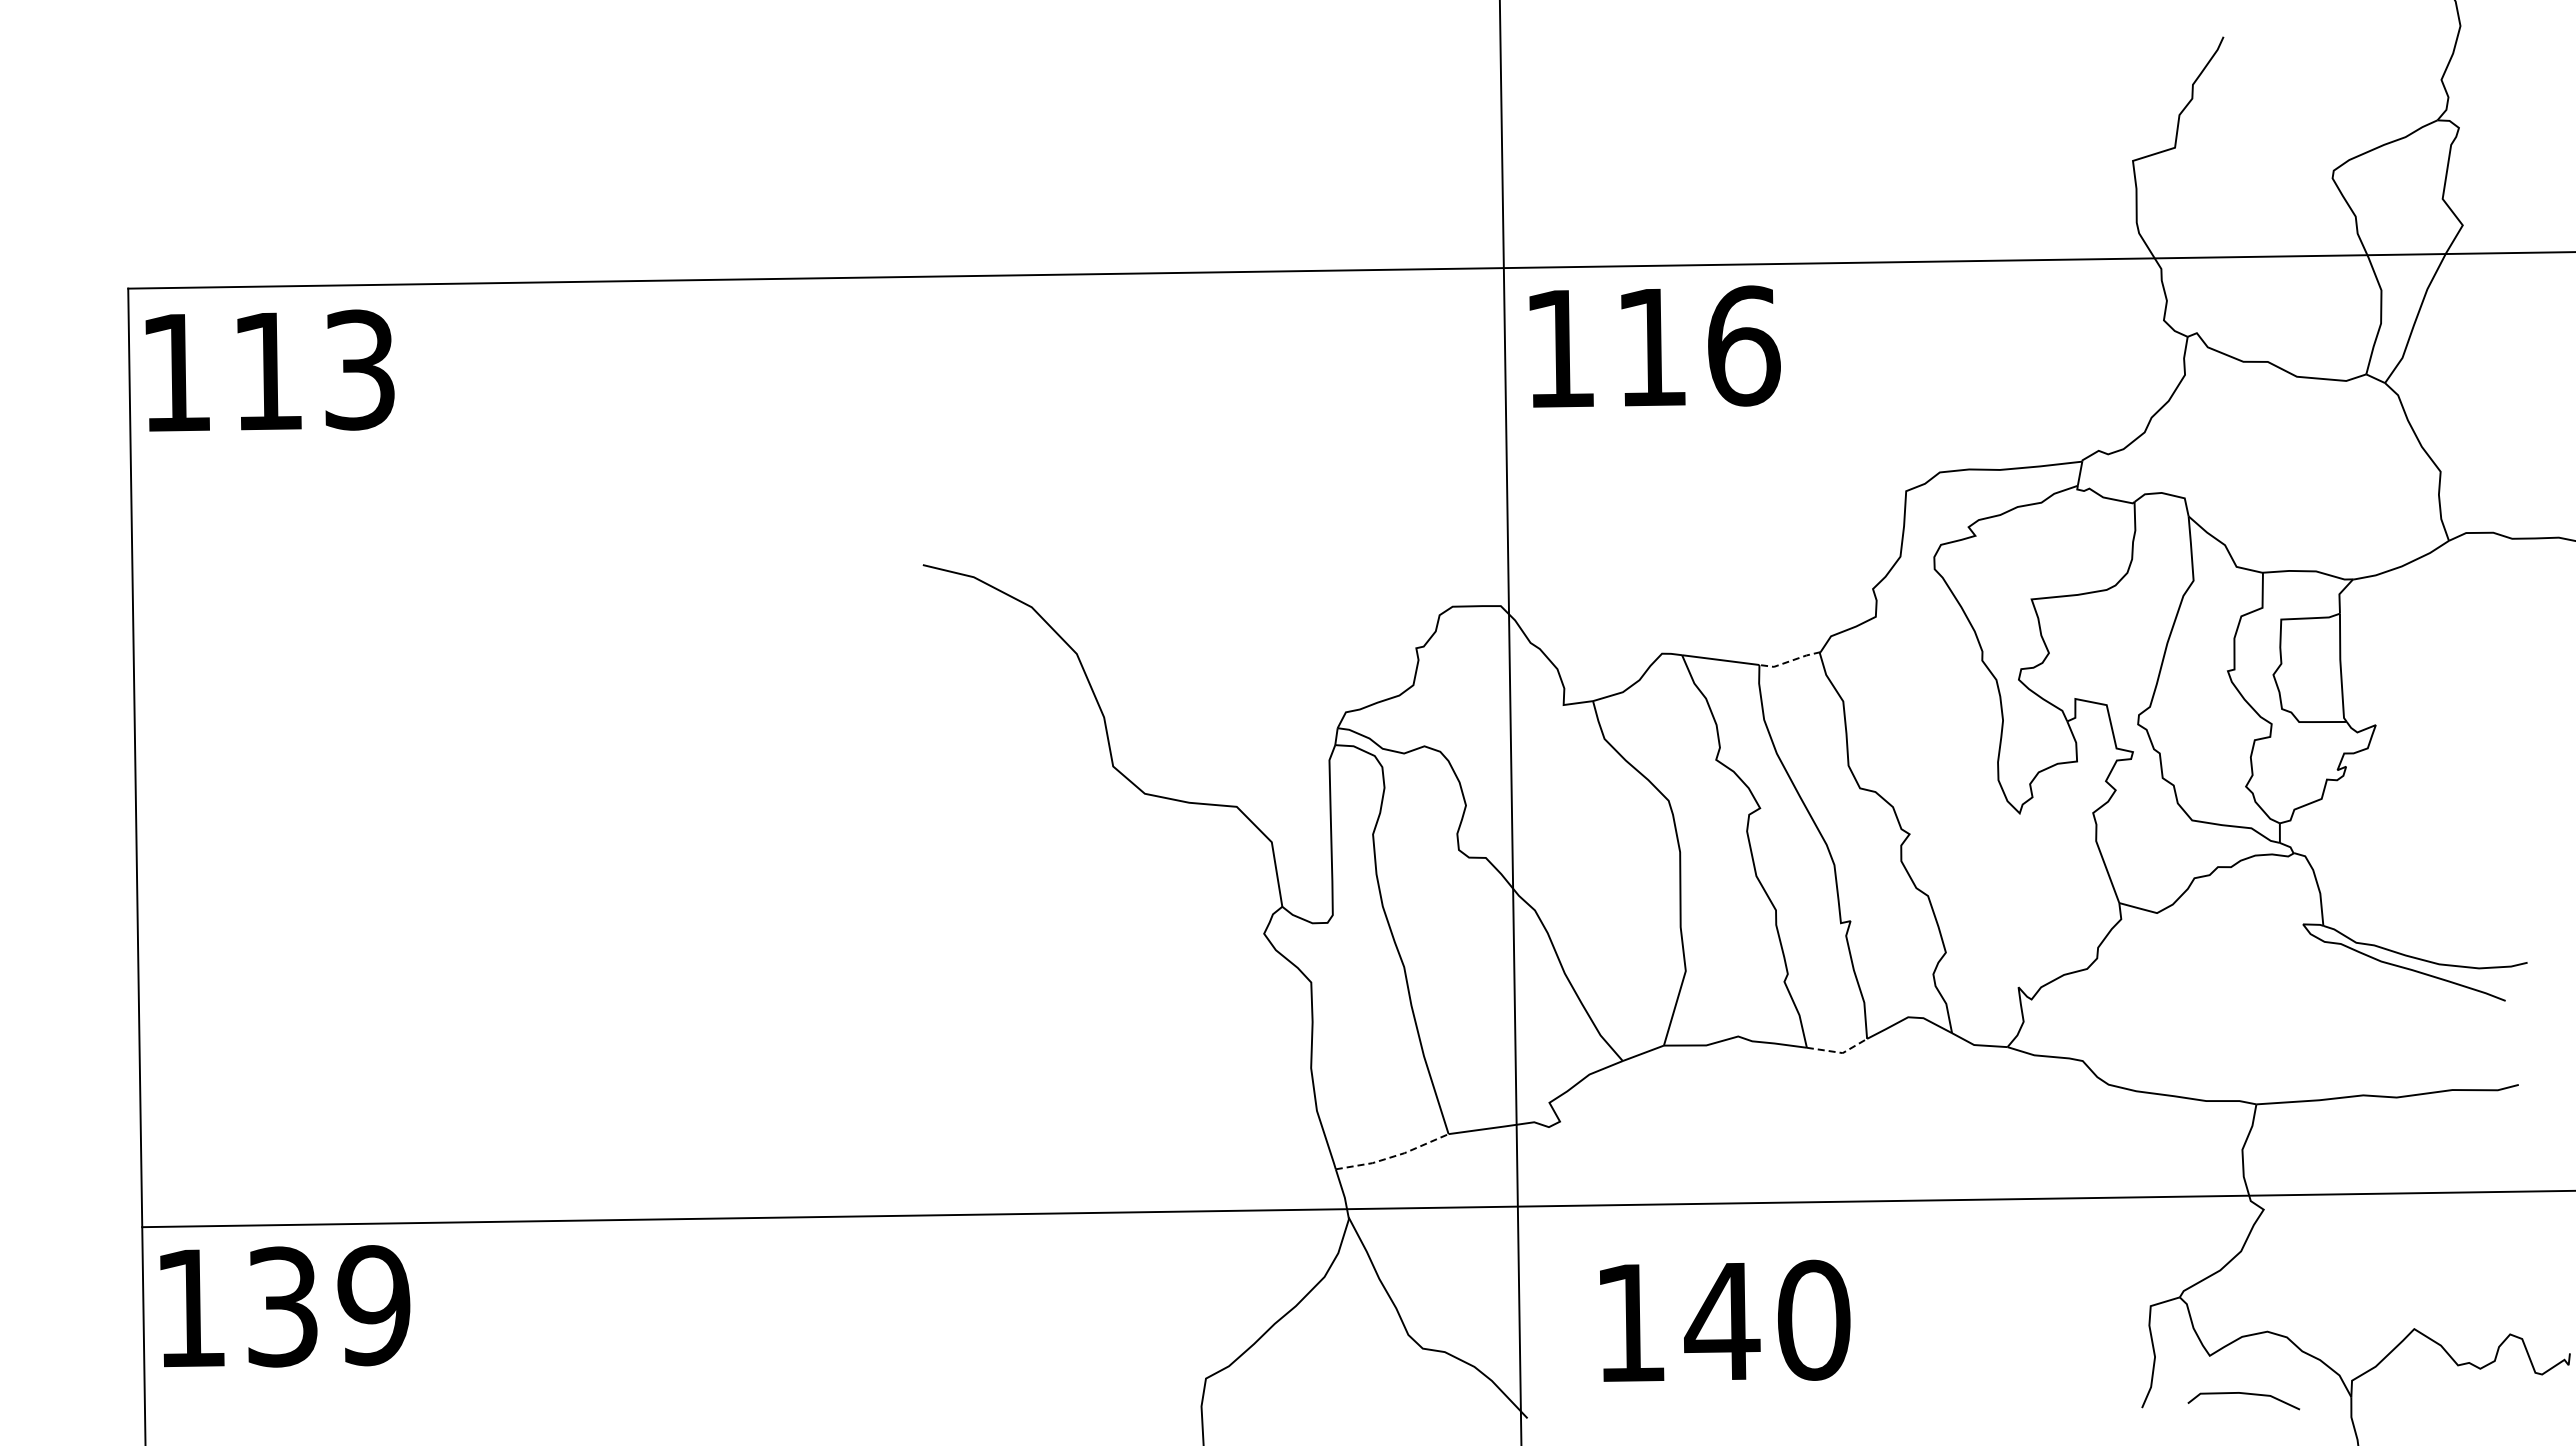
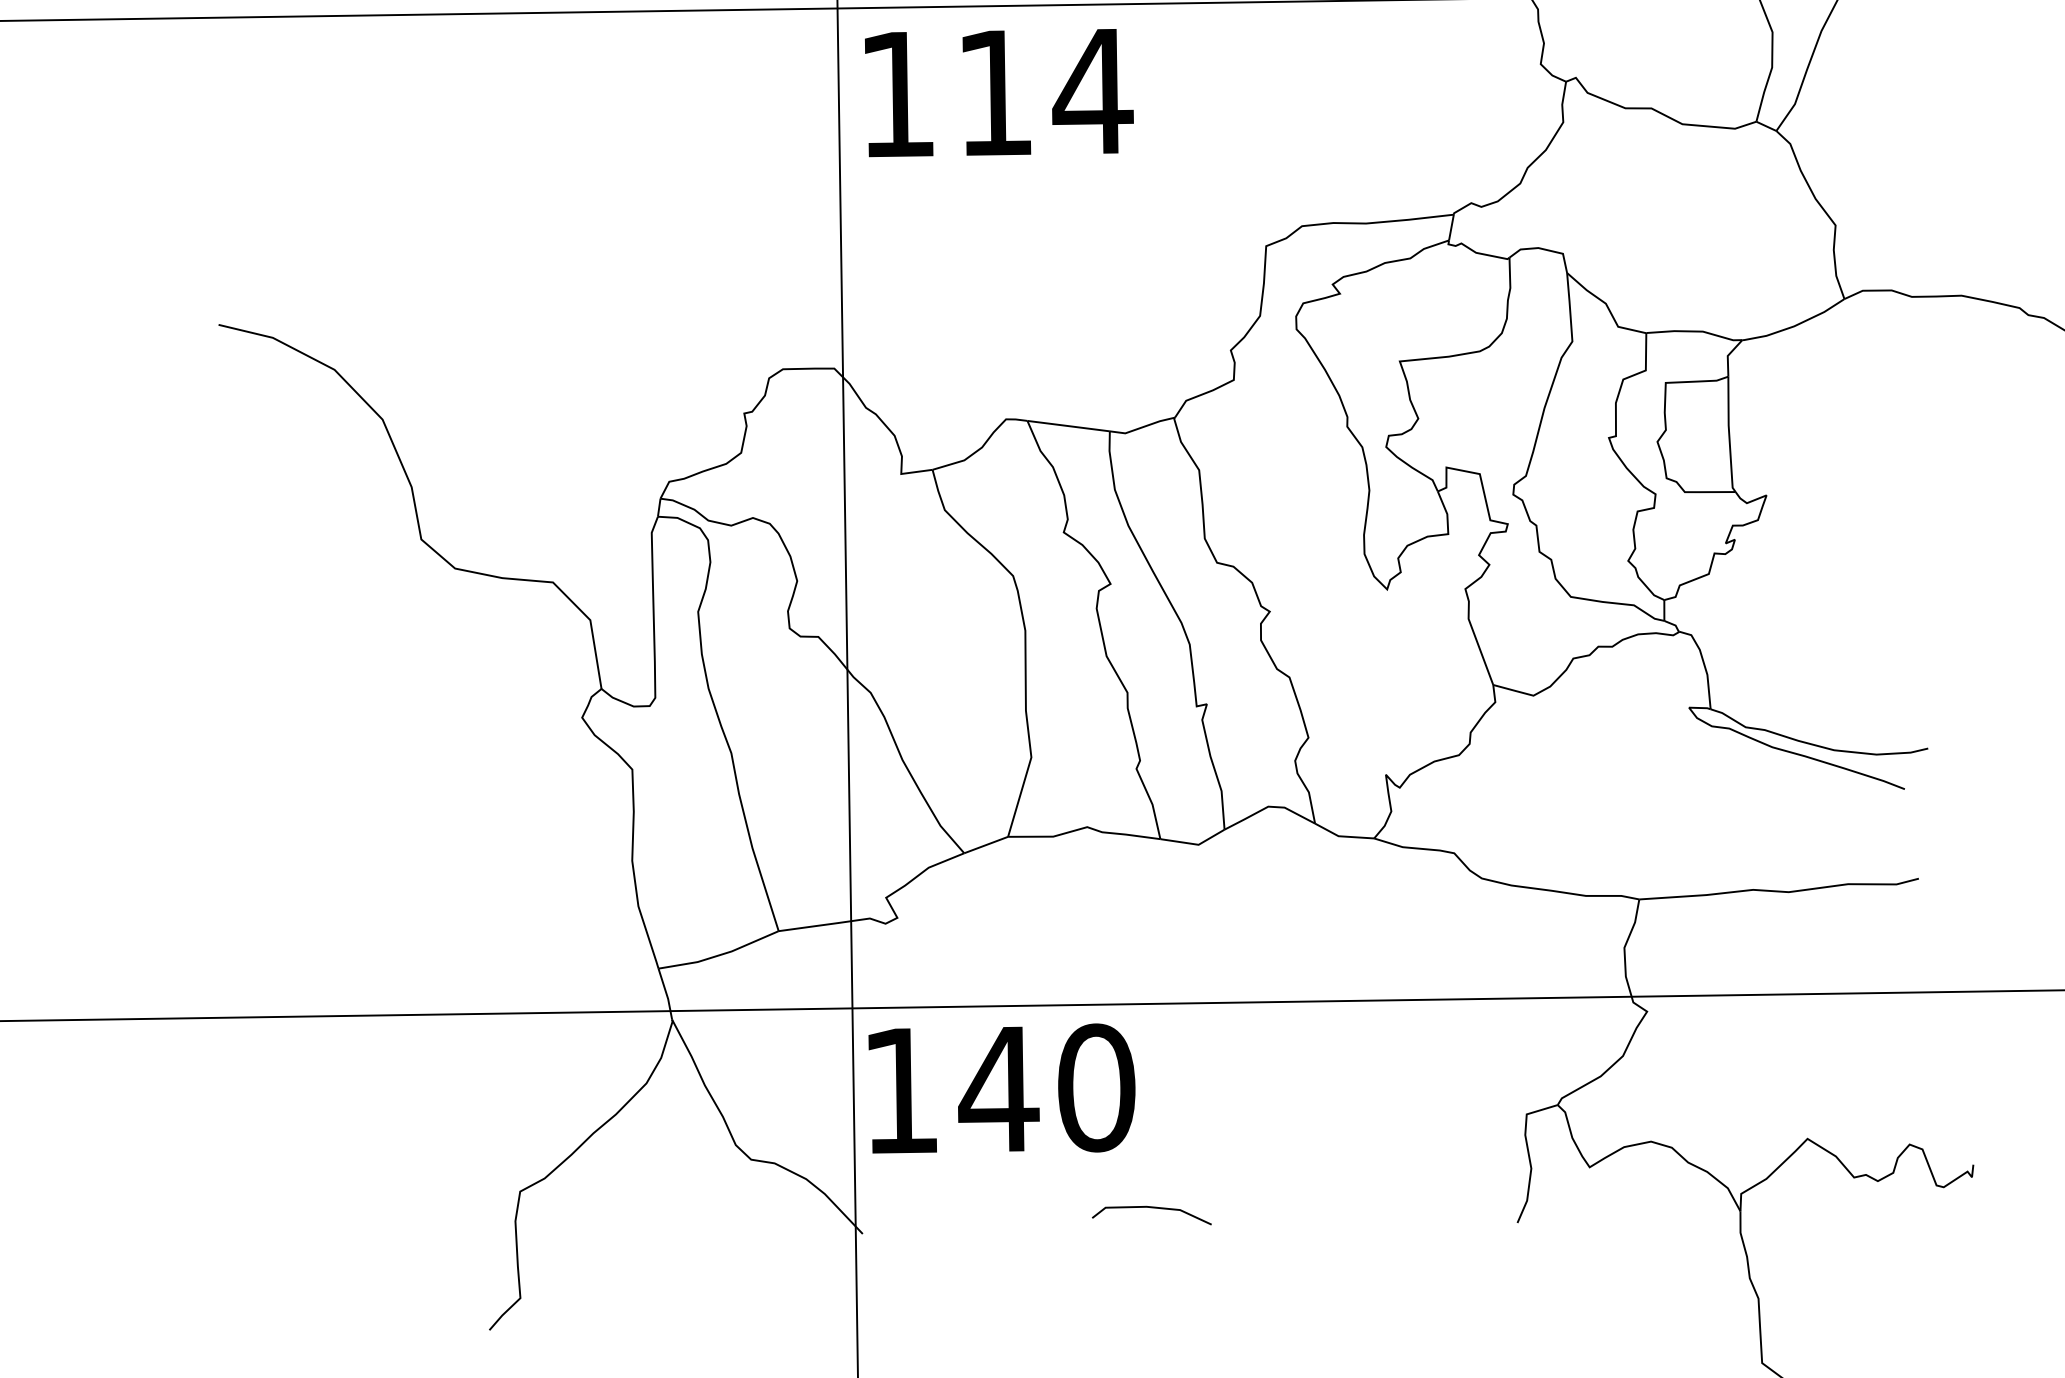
text: (1743, 345) -> (1092, 90), 116 -> 114
line: (1789, 661) -> (1141, 427), dashed -> solid
line: (1839, 1052) -> (1195, 844), dashed -> solid
line: (1393, 1156) -> (719, 954), dashed -> solid
text: (1725, 1320) -> (1002, 1088), moved
line: (2243, 1394) -> (1151, 1208), moved

